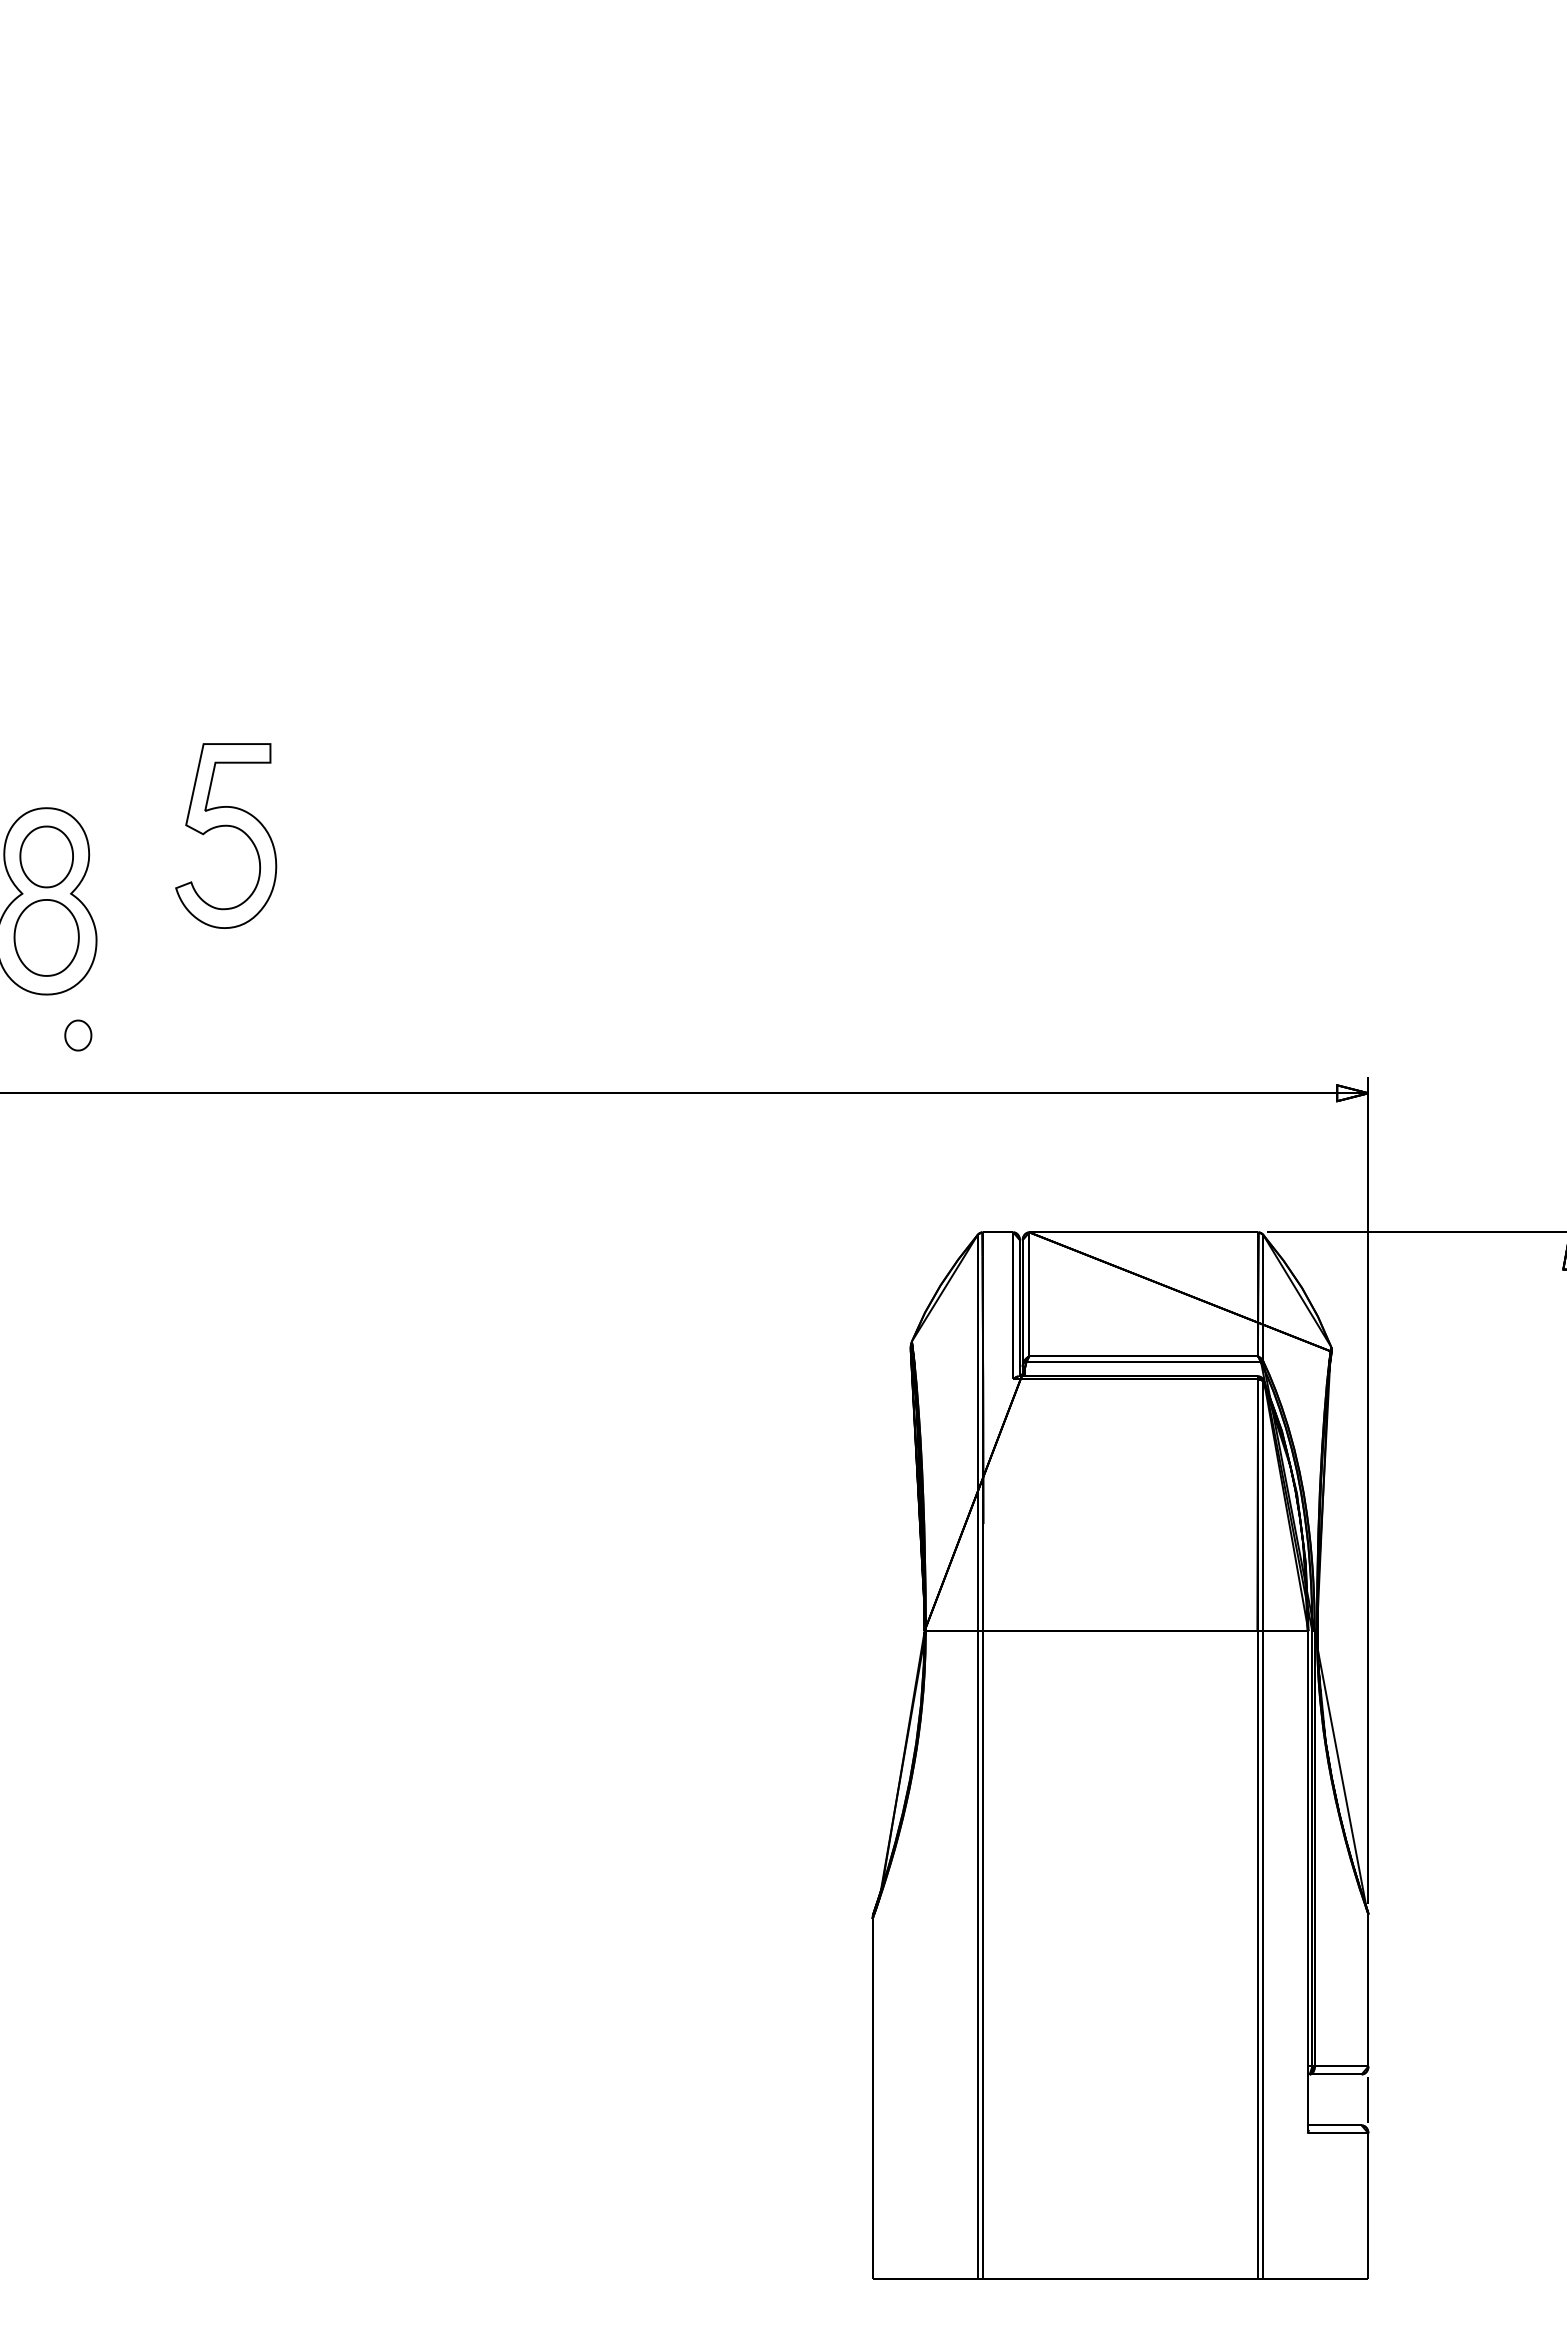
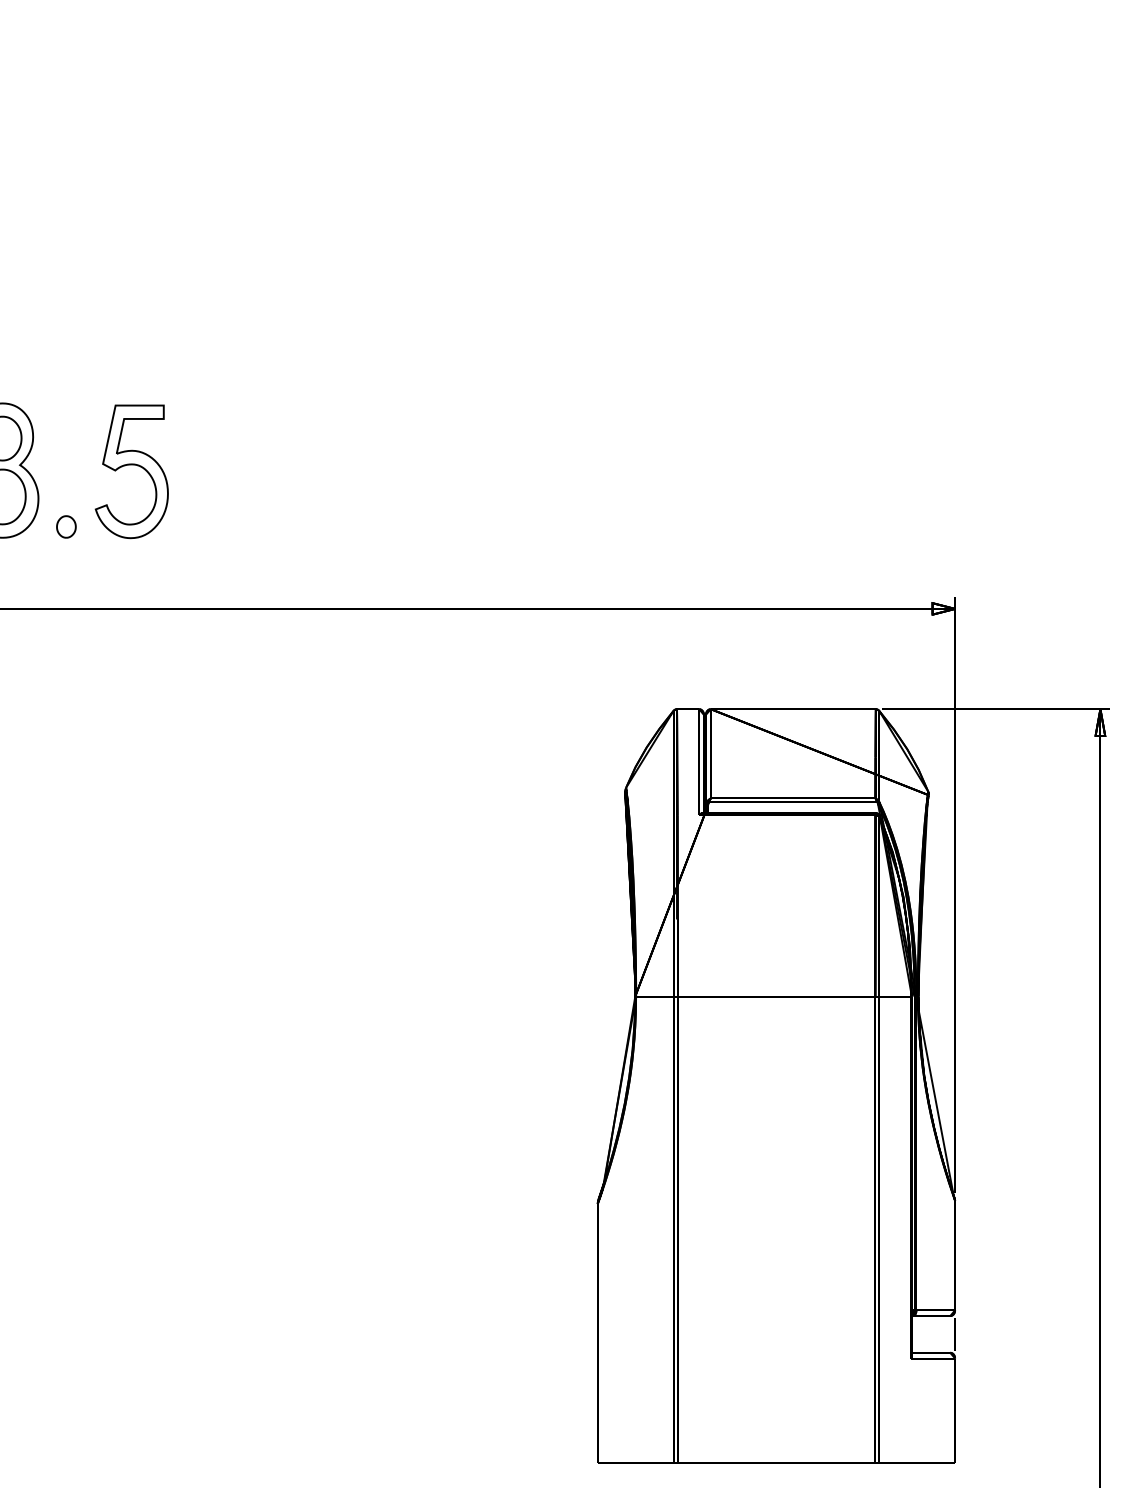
part: (226, 826) -> (132, 464), moved
part: (78, 1035) -> (66, 526), moved

